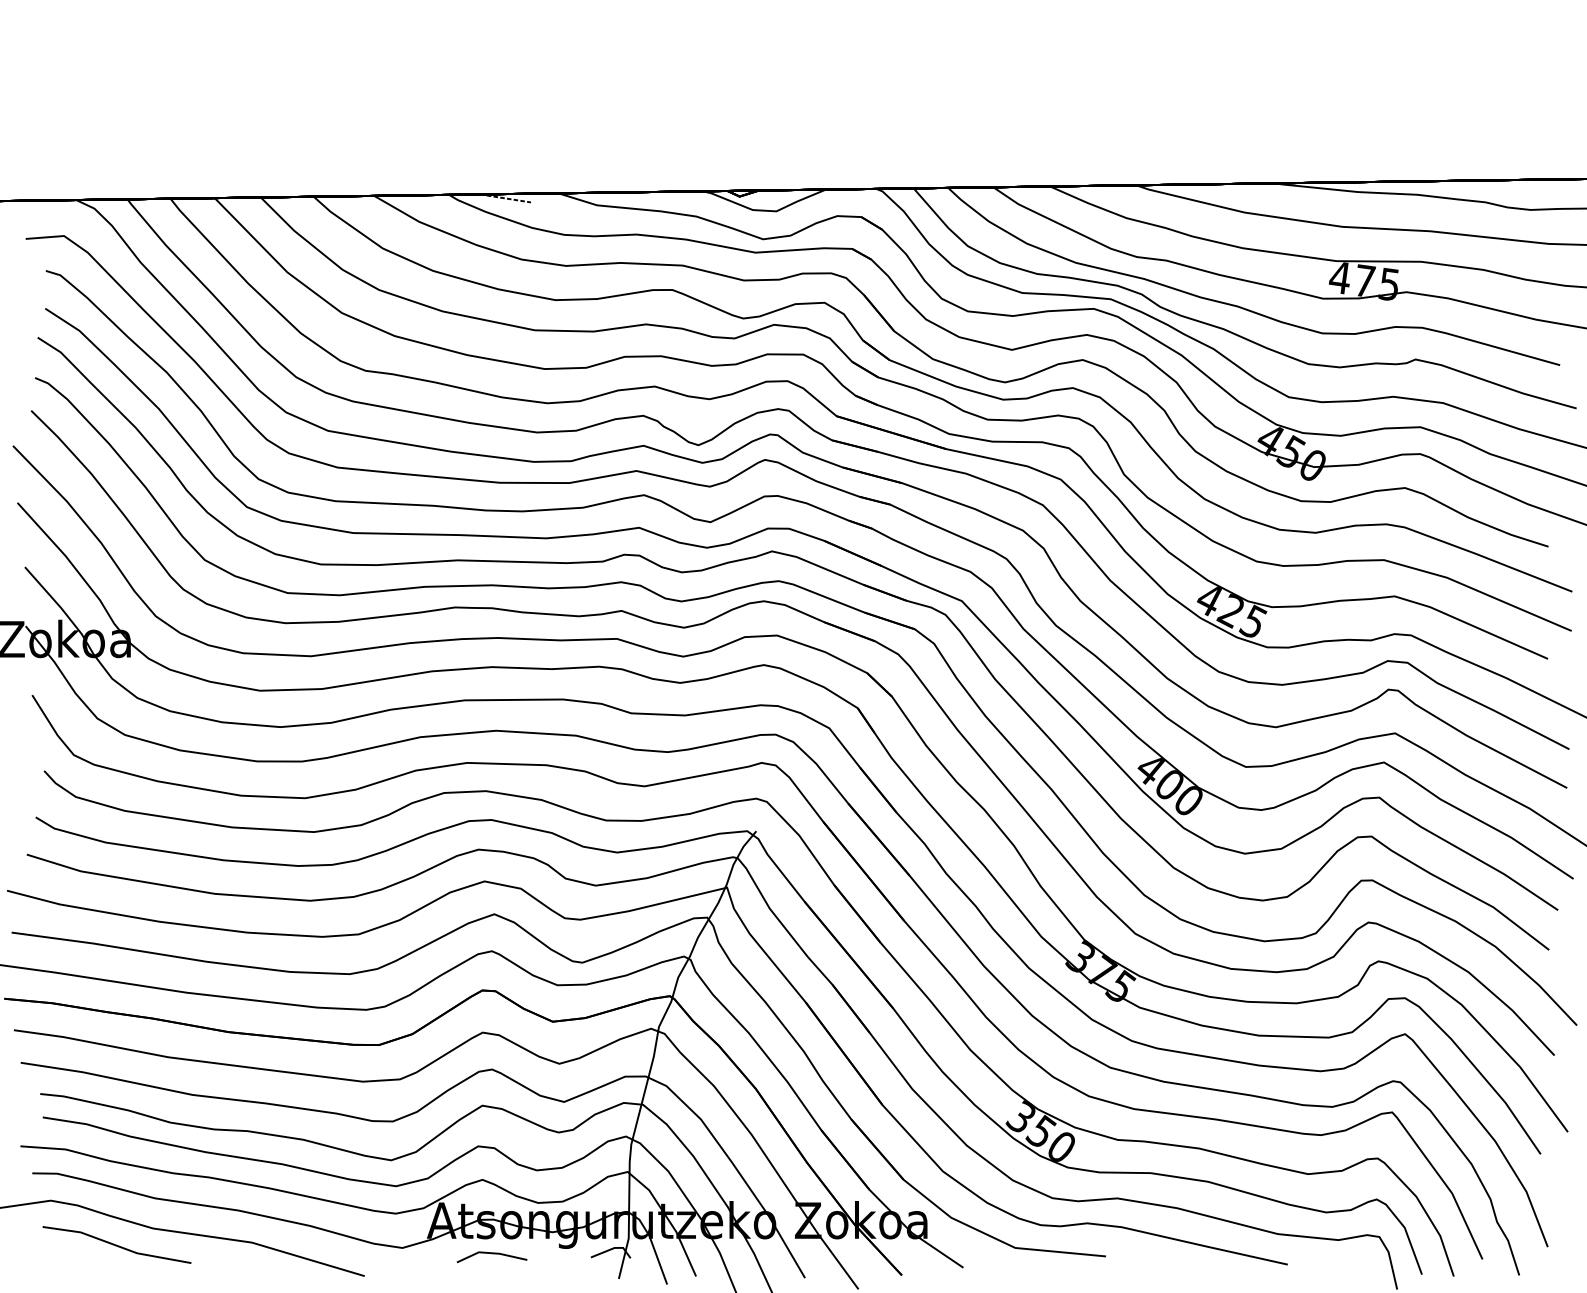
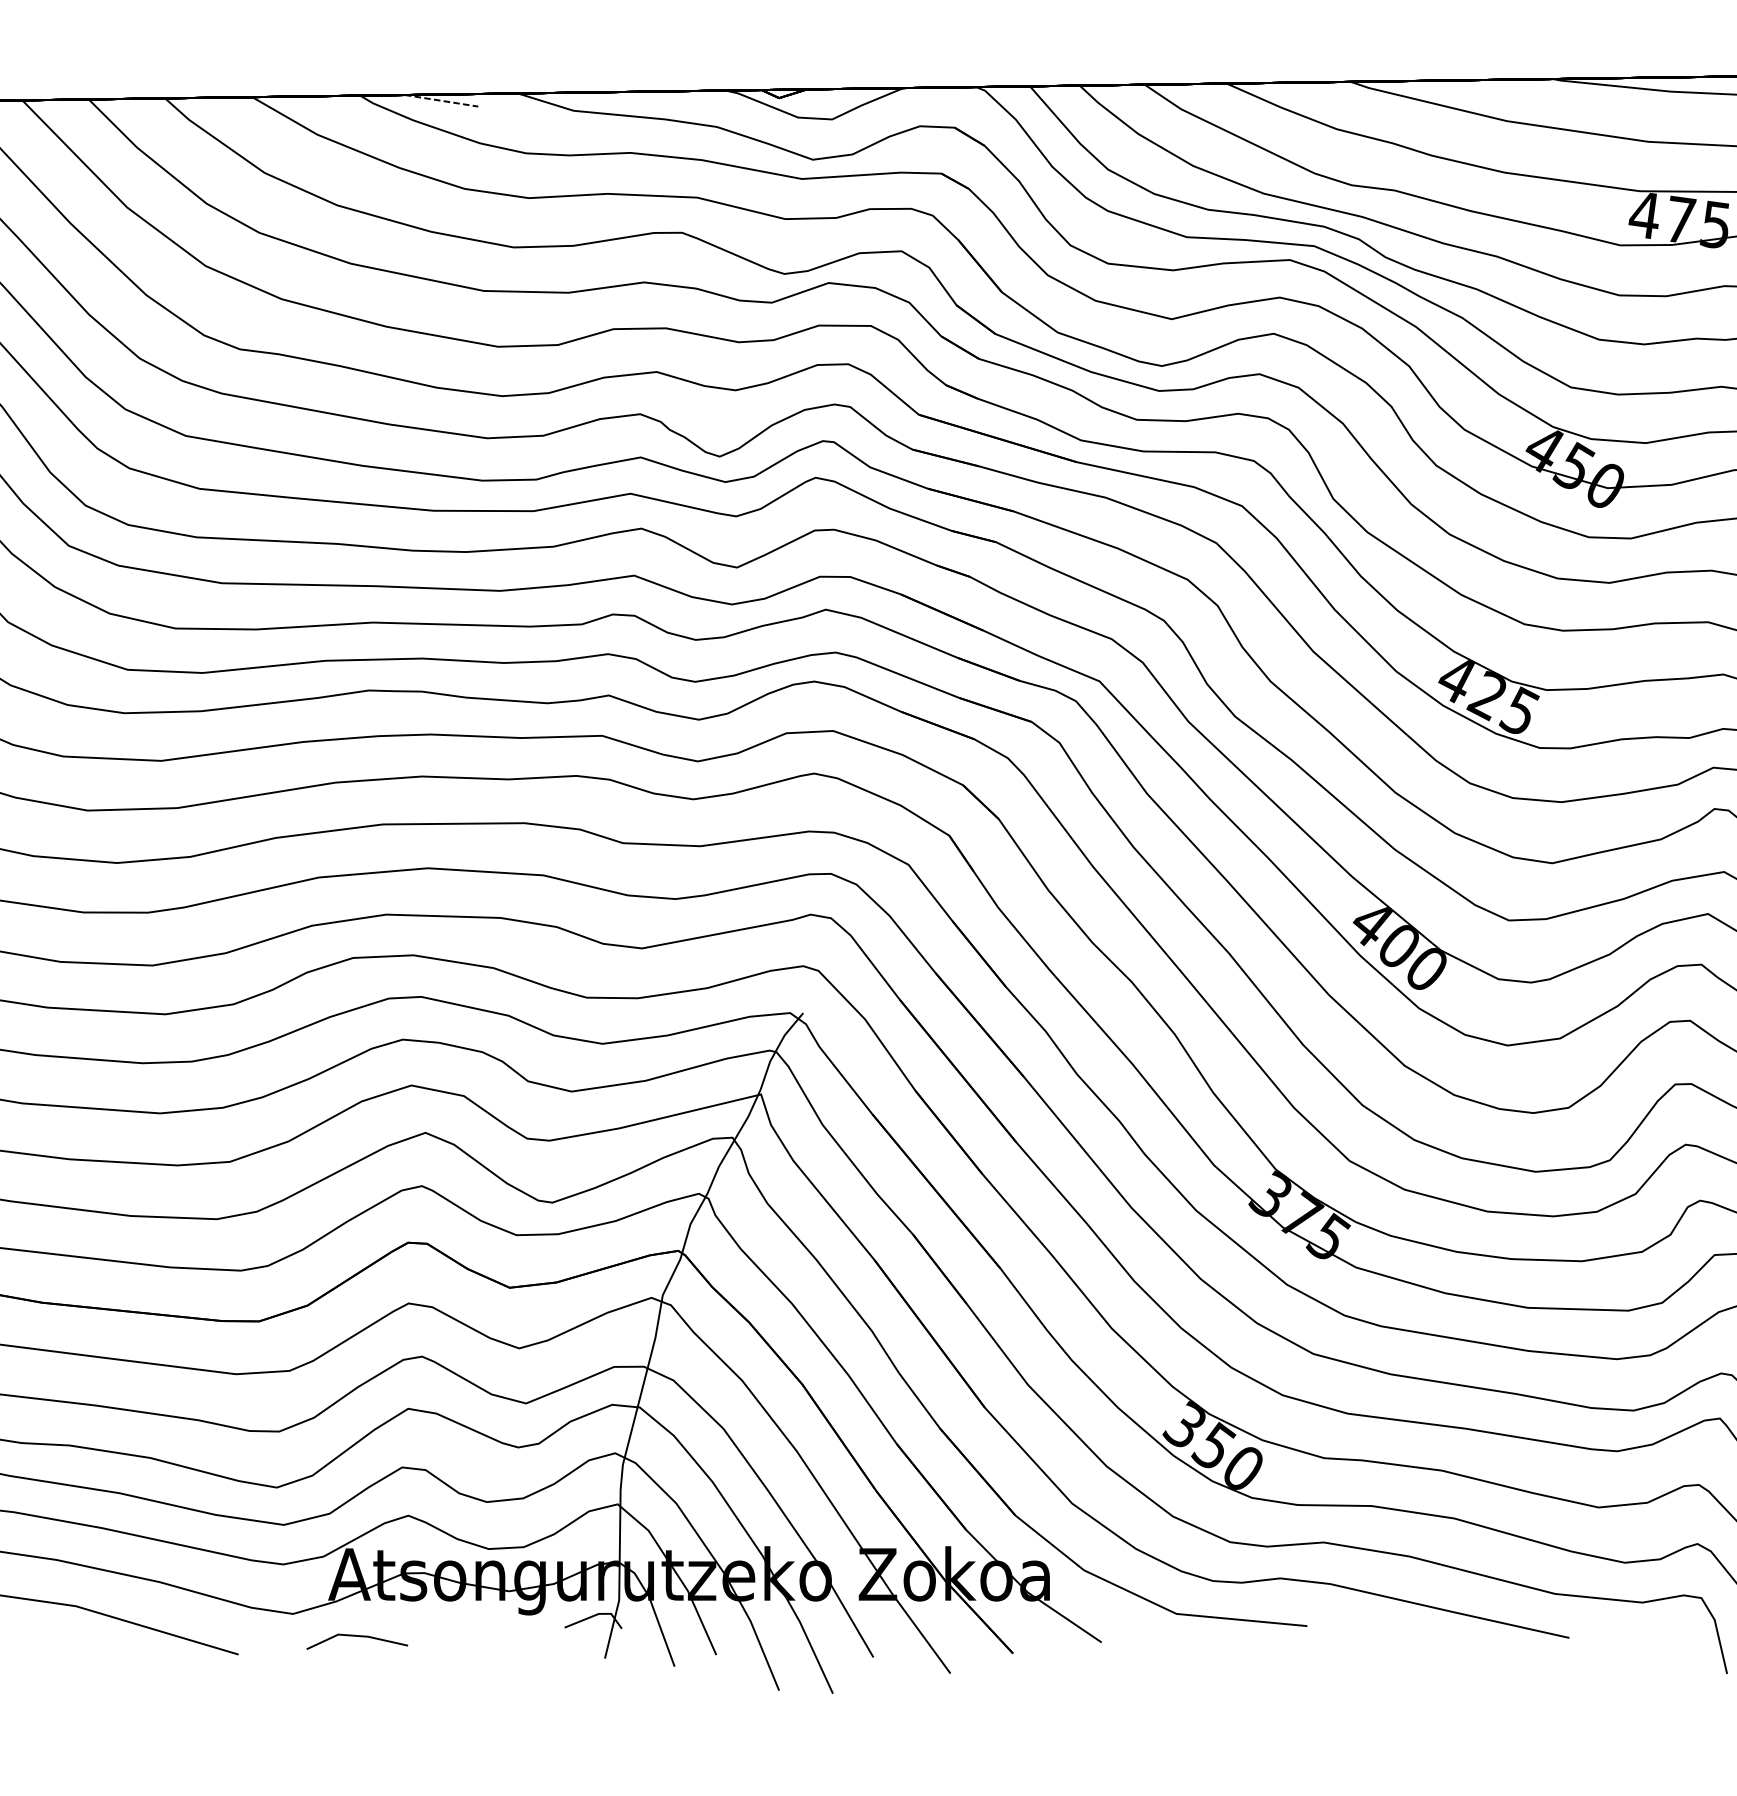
line: (491, 1254) -> (356, 1637), moved

